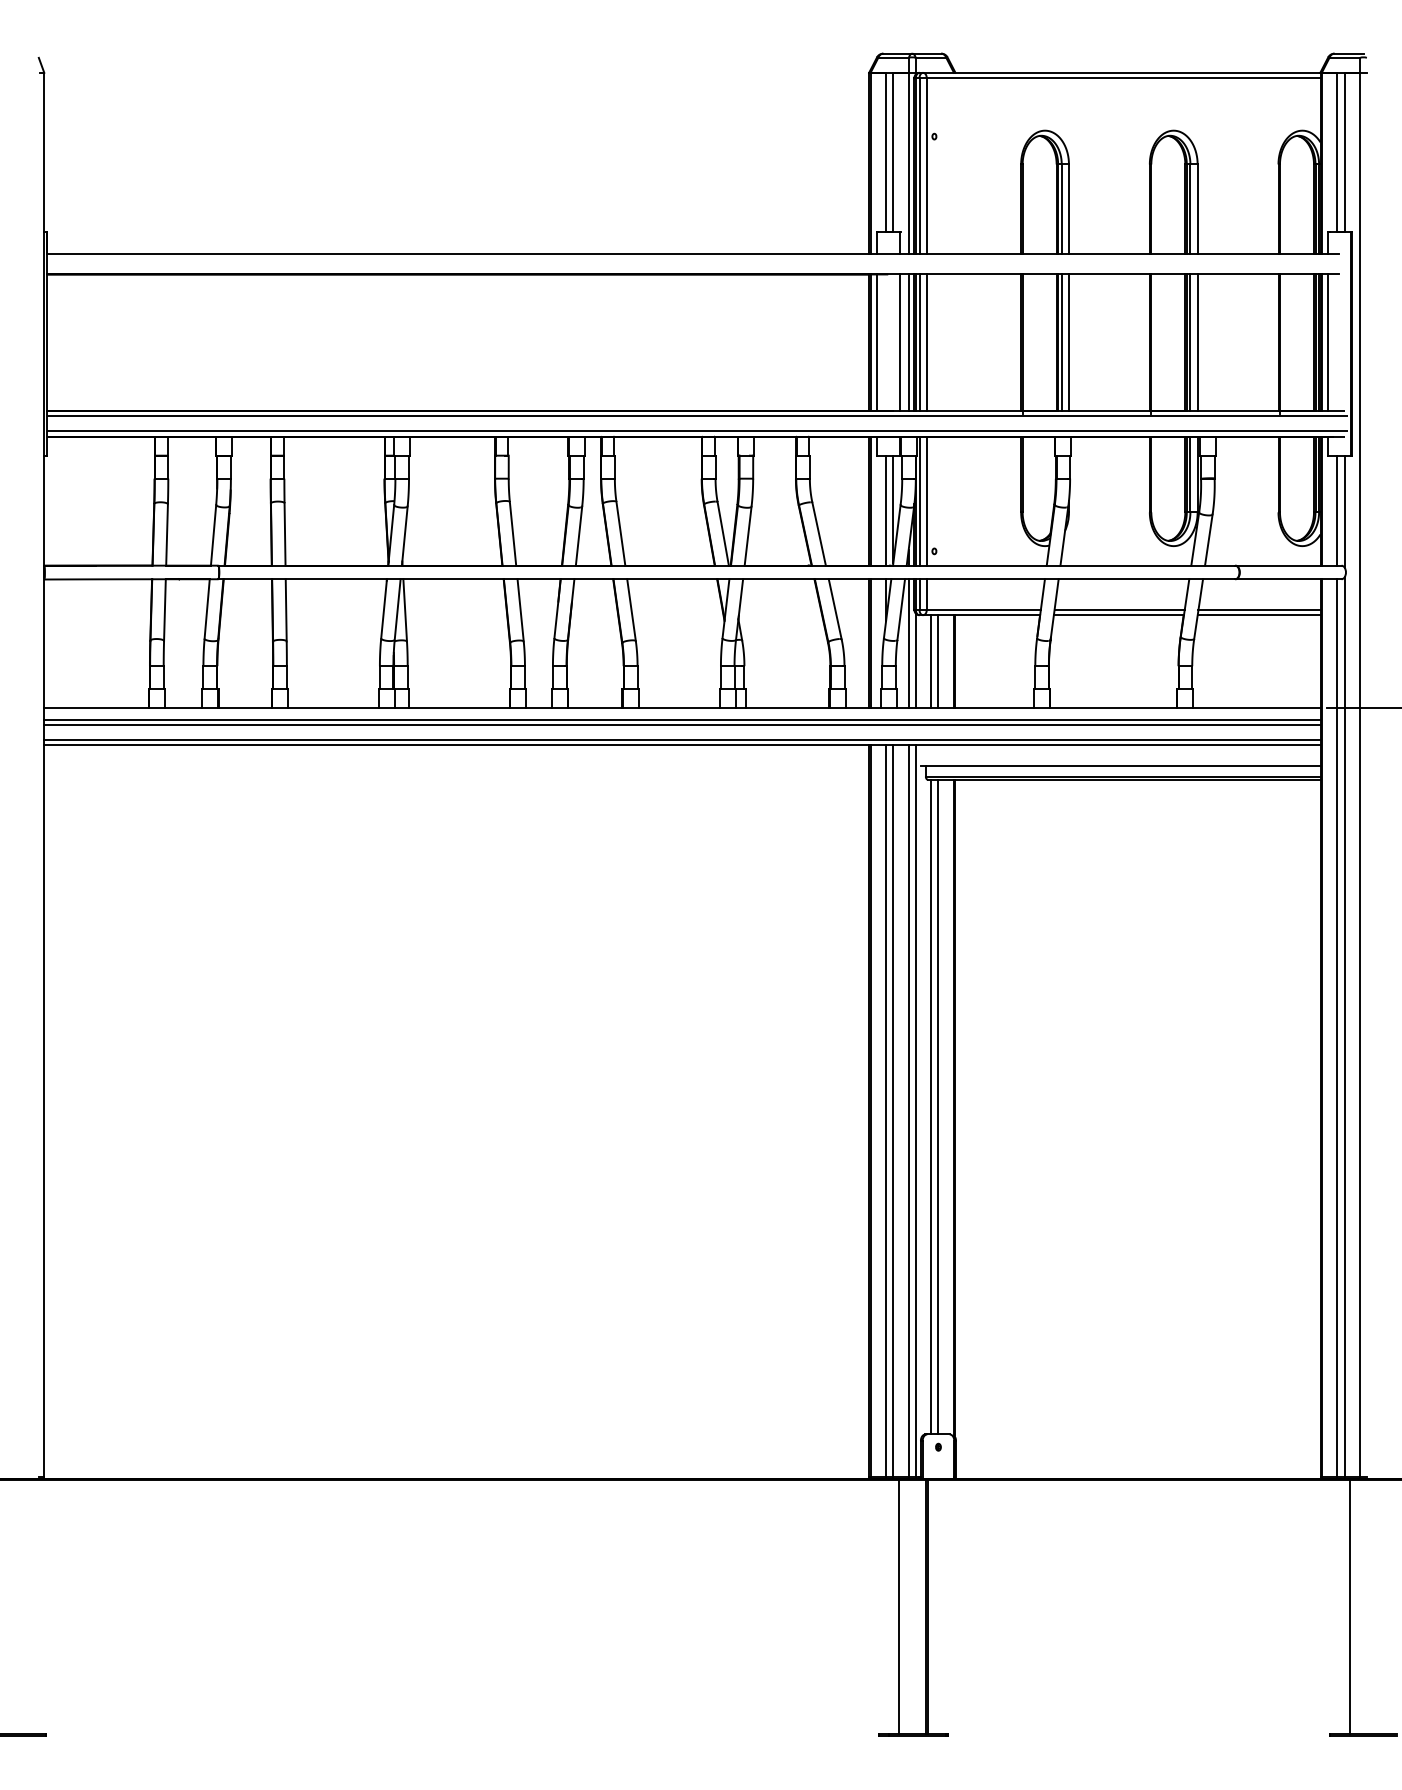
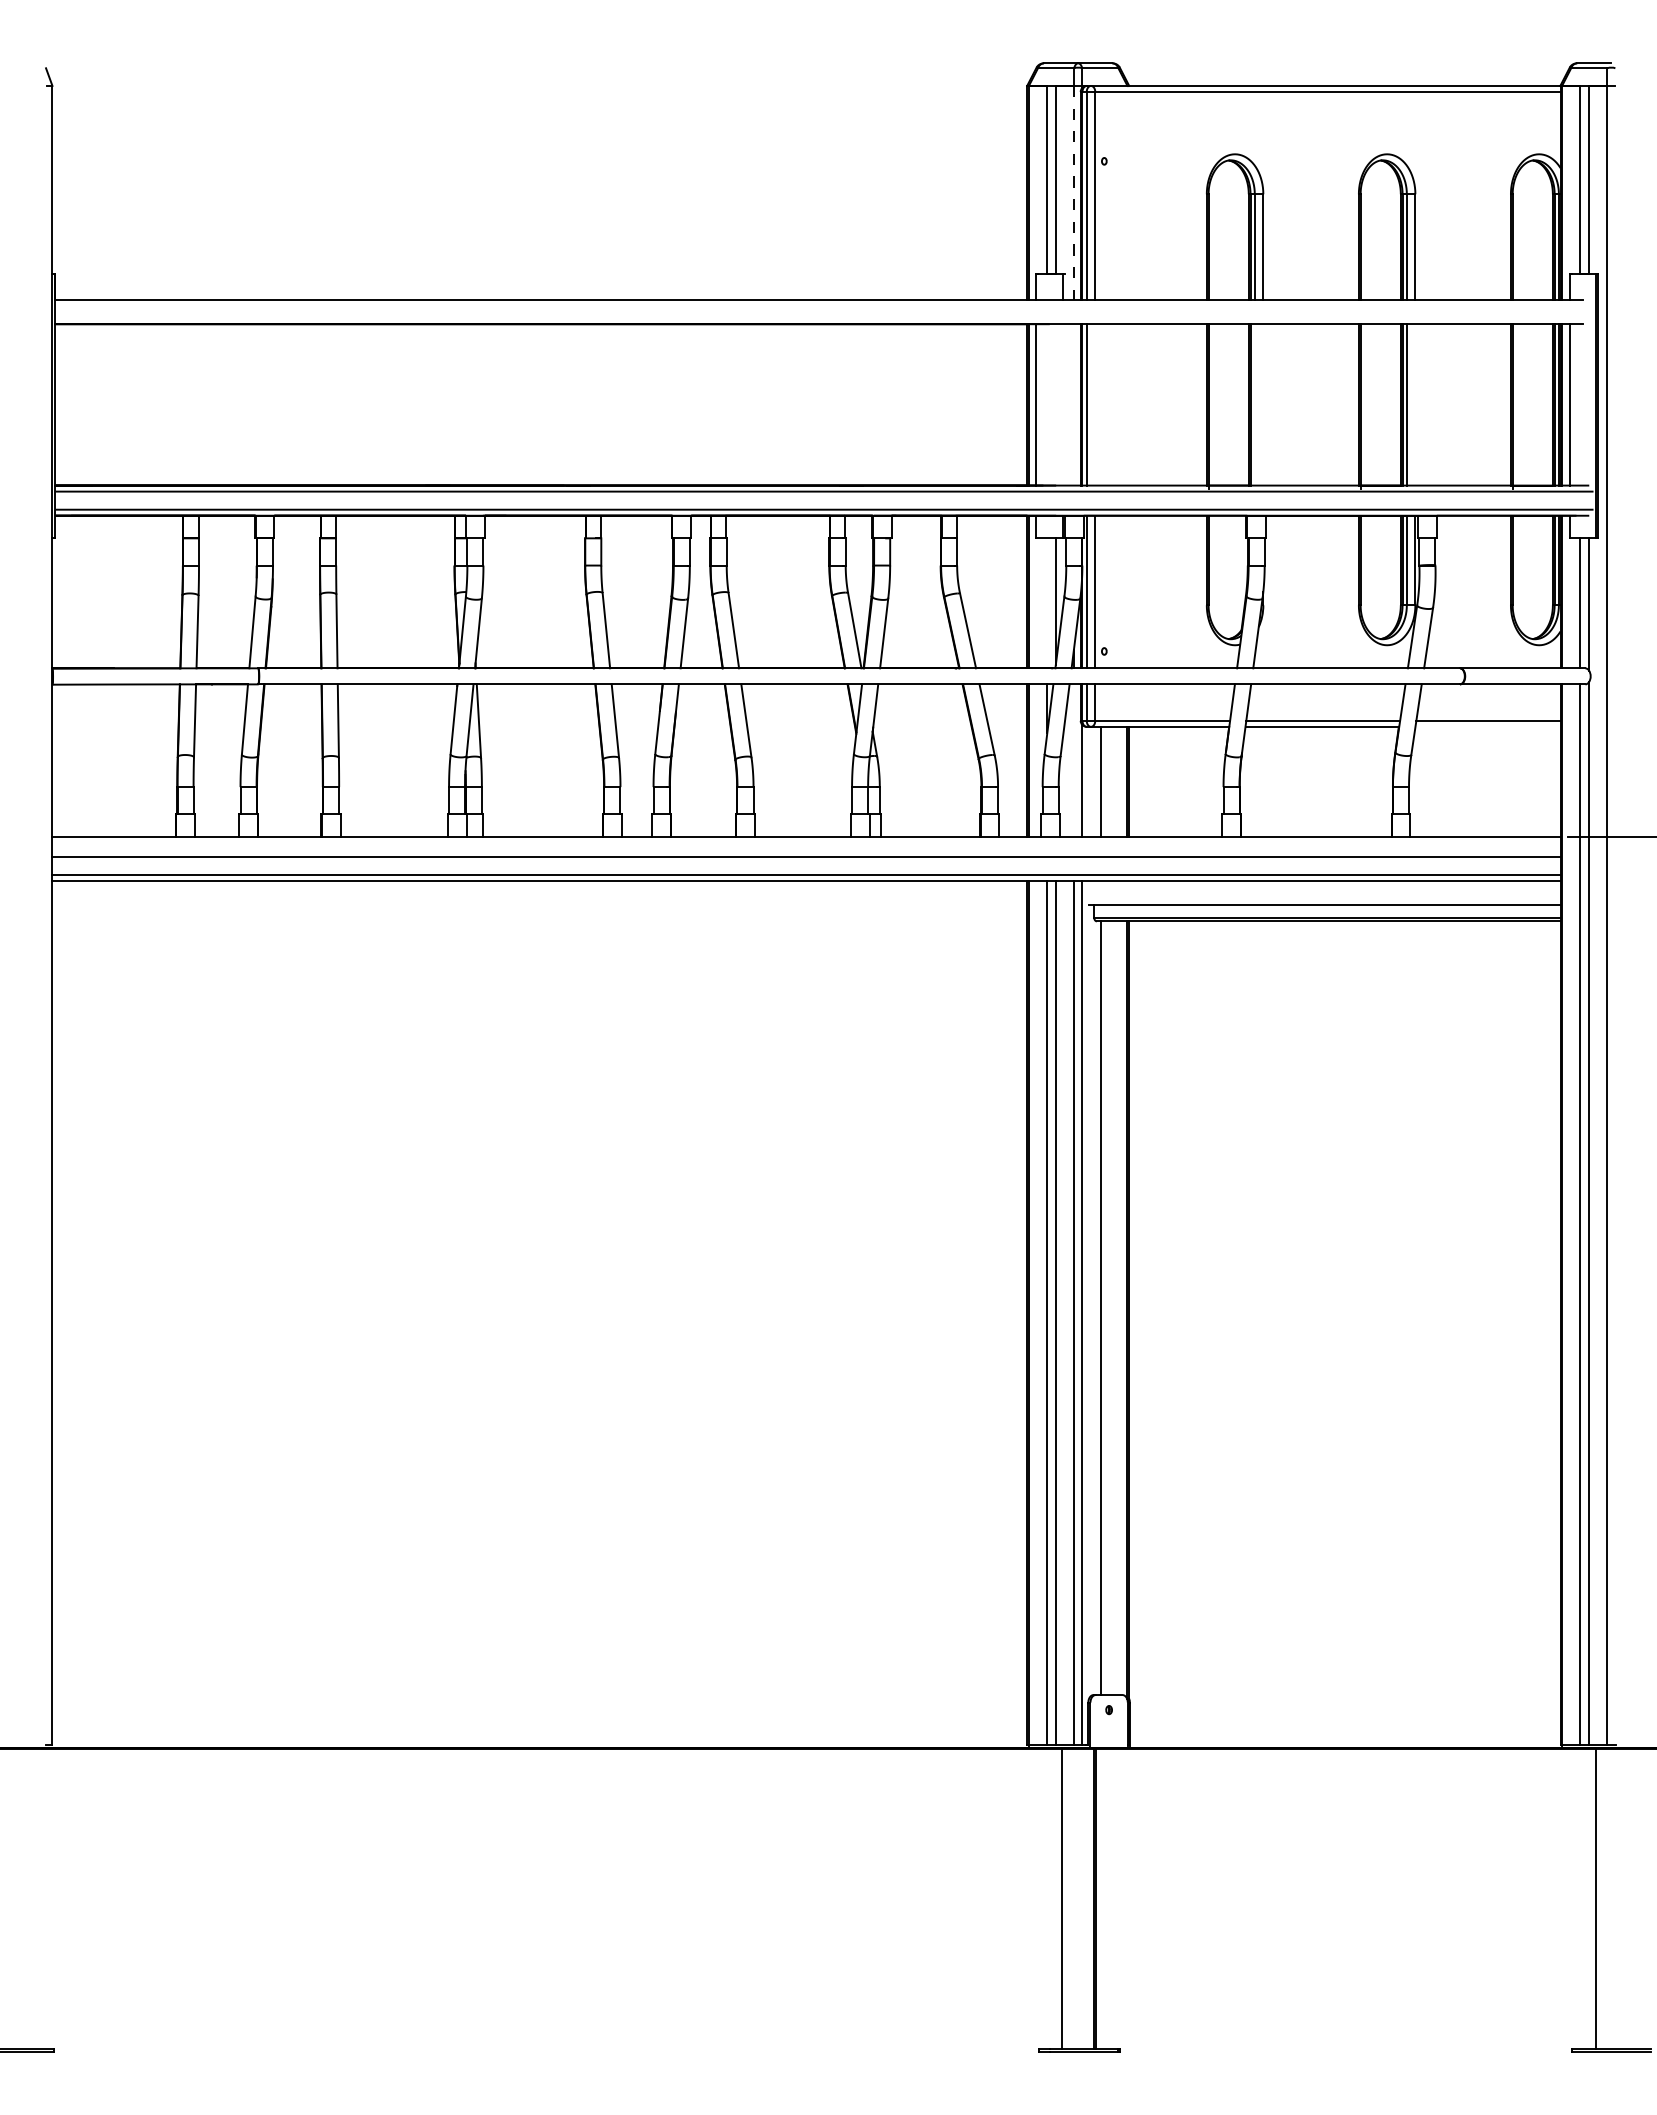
line: (908, 163) -> (1073, 193), solid -> dashed
line: (899, 342) -> (1063, 404), removed
line: (908, 342) -> (1073, 404), removed
line: (926, 342) -> (1094, 404), removed
line: (1061, 342) -> (1254, 404), removed
line: (1068, 342) -> (1262, 404), removed
line: (1197, 342) -> (1415, 404), removed
line: (886, 510) -> (1047, 603), removed
line: (1258, 615) -> (1487, 727), removed
line: (908, 643) -> (1073, 760), removed
line: (938, 661) -> (1109, 781), removed
line: (682, 719) -> (806, 850), removed
line: (938, 1106) -> (1109, 1307), removed

